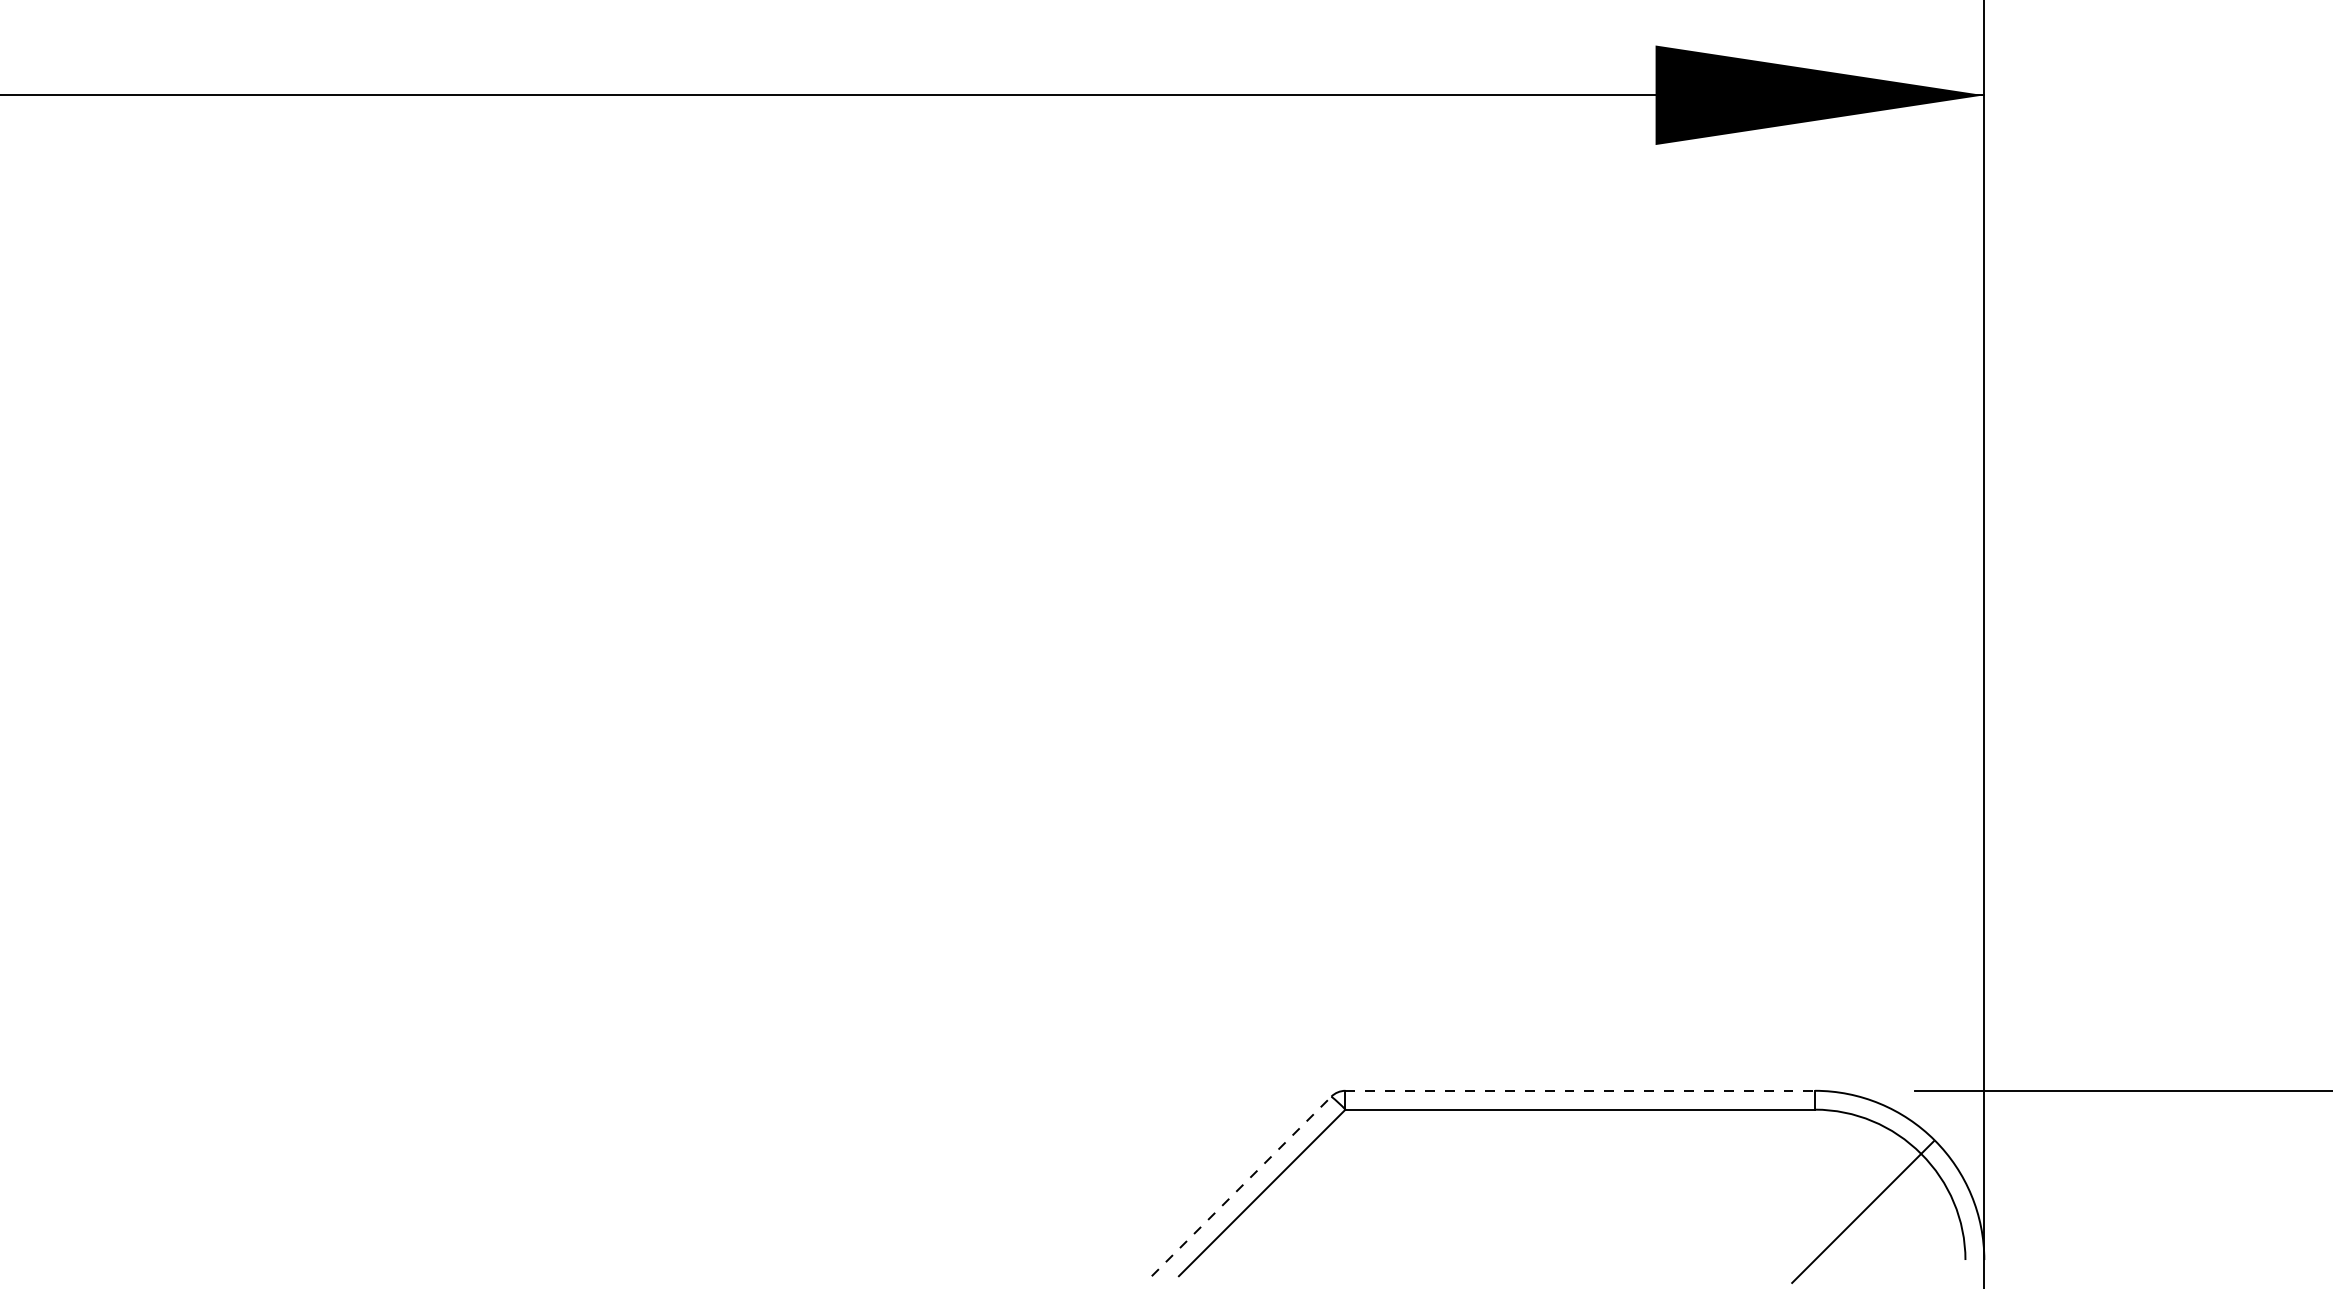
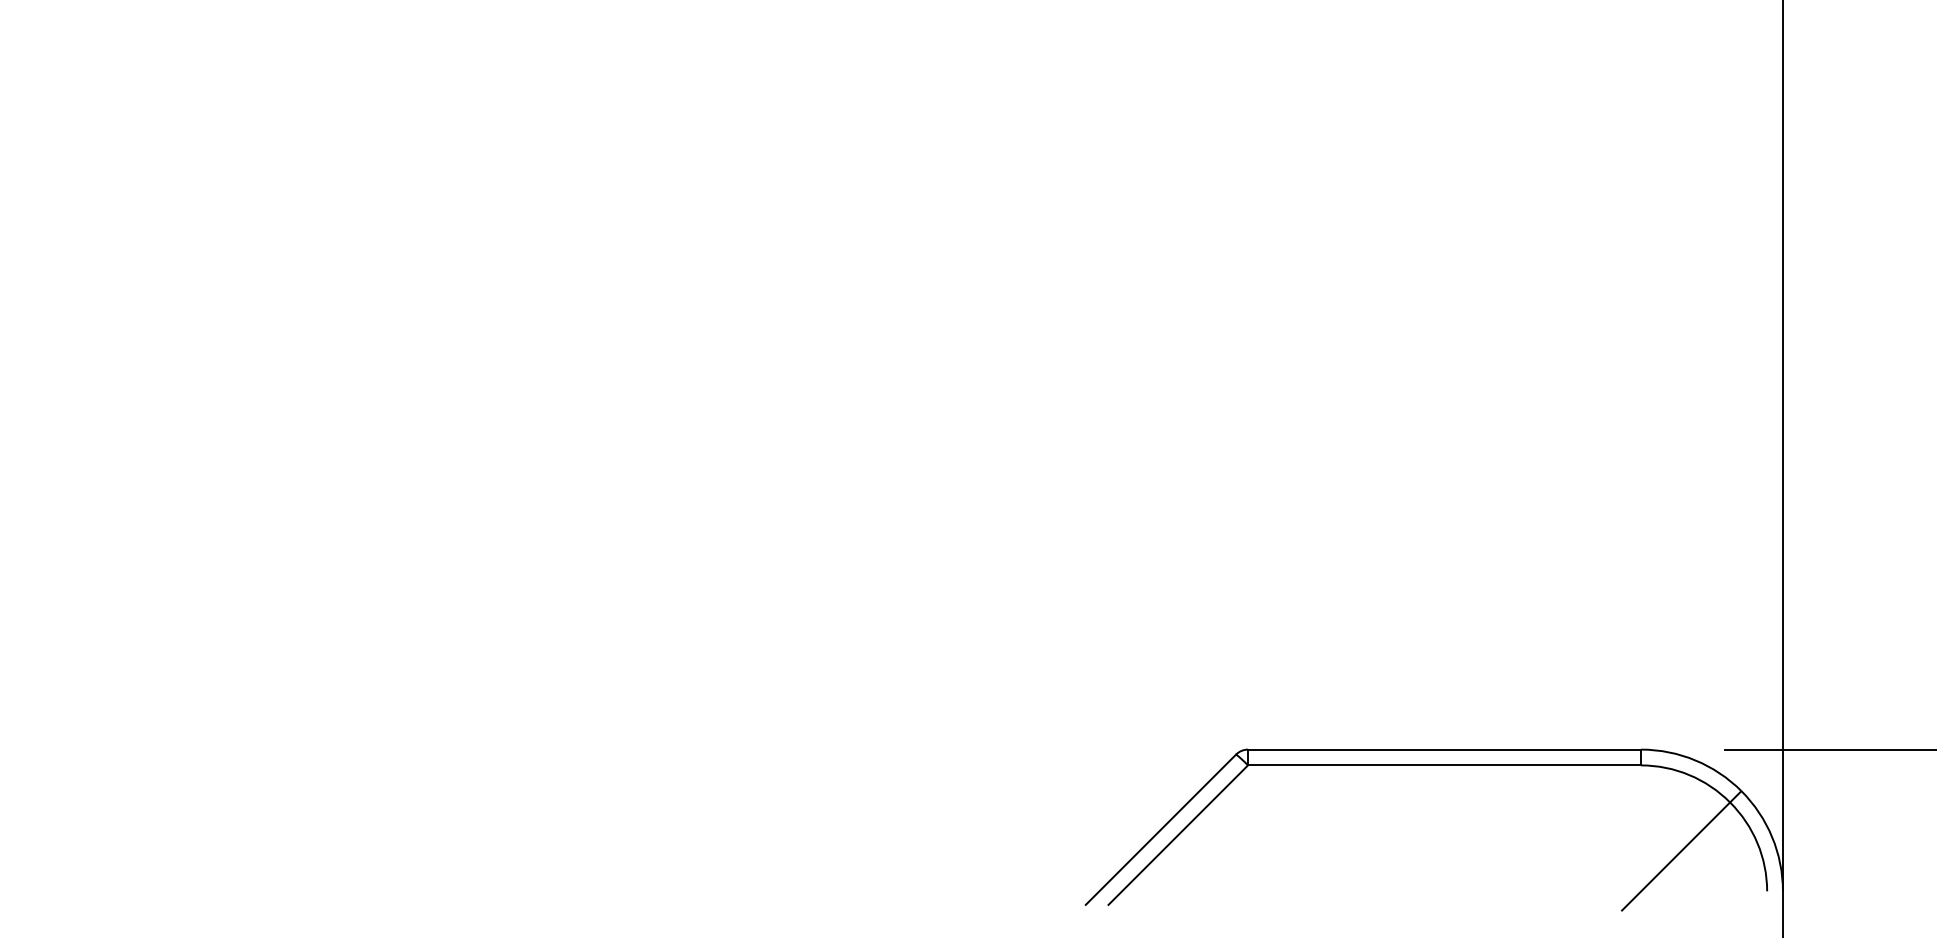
line: (1580, 1090) -> (1444, 749), dashed -> solid
line: (1241, 1186) -> (1160, 829), dashed -> solid

